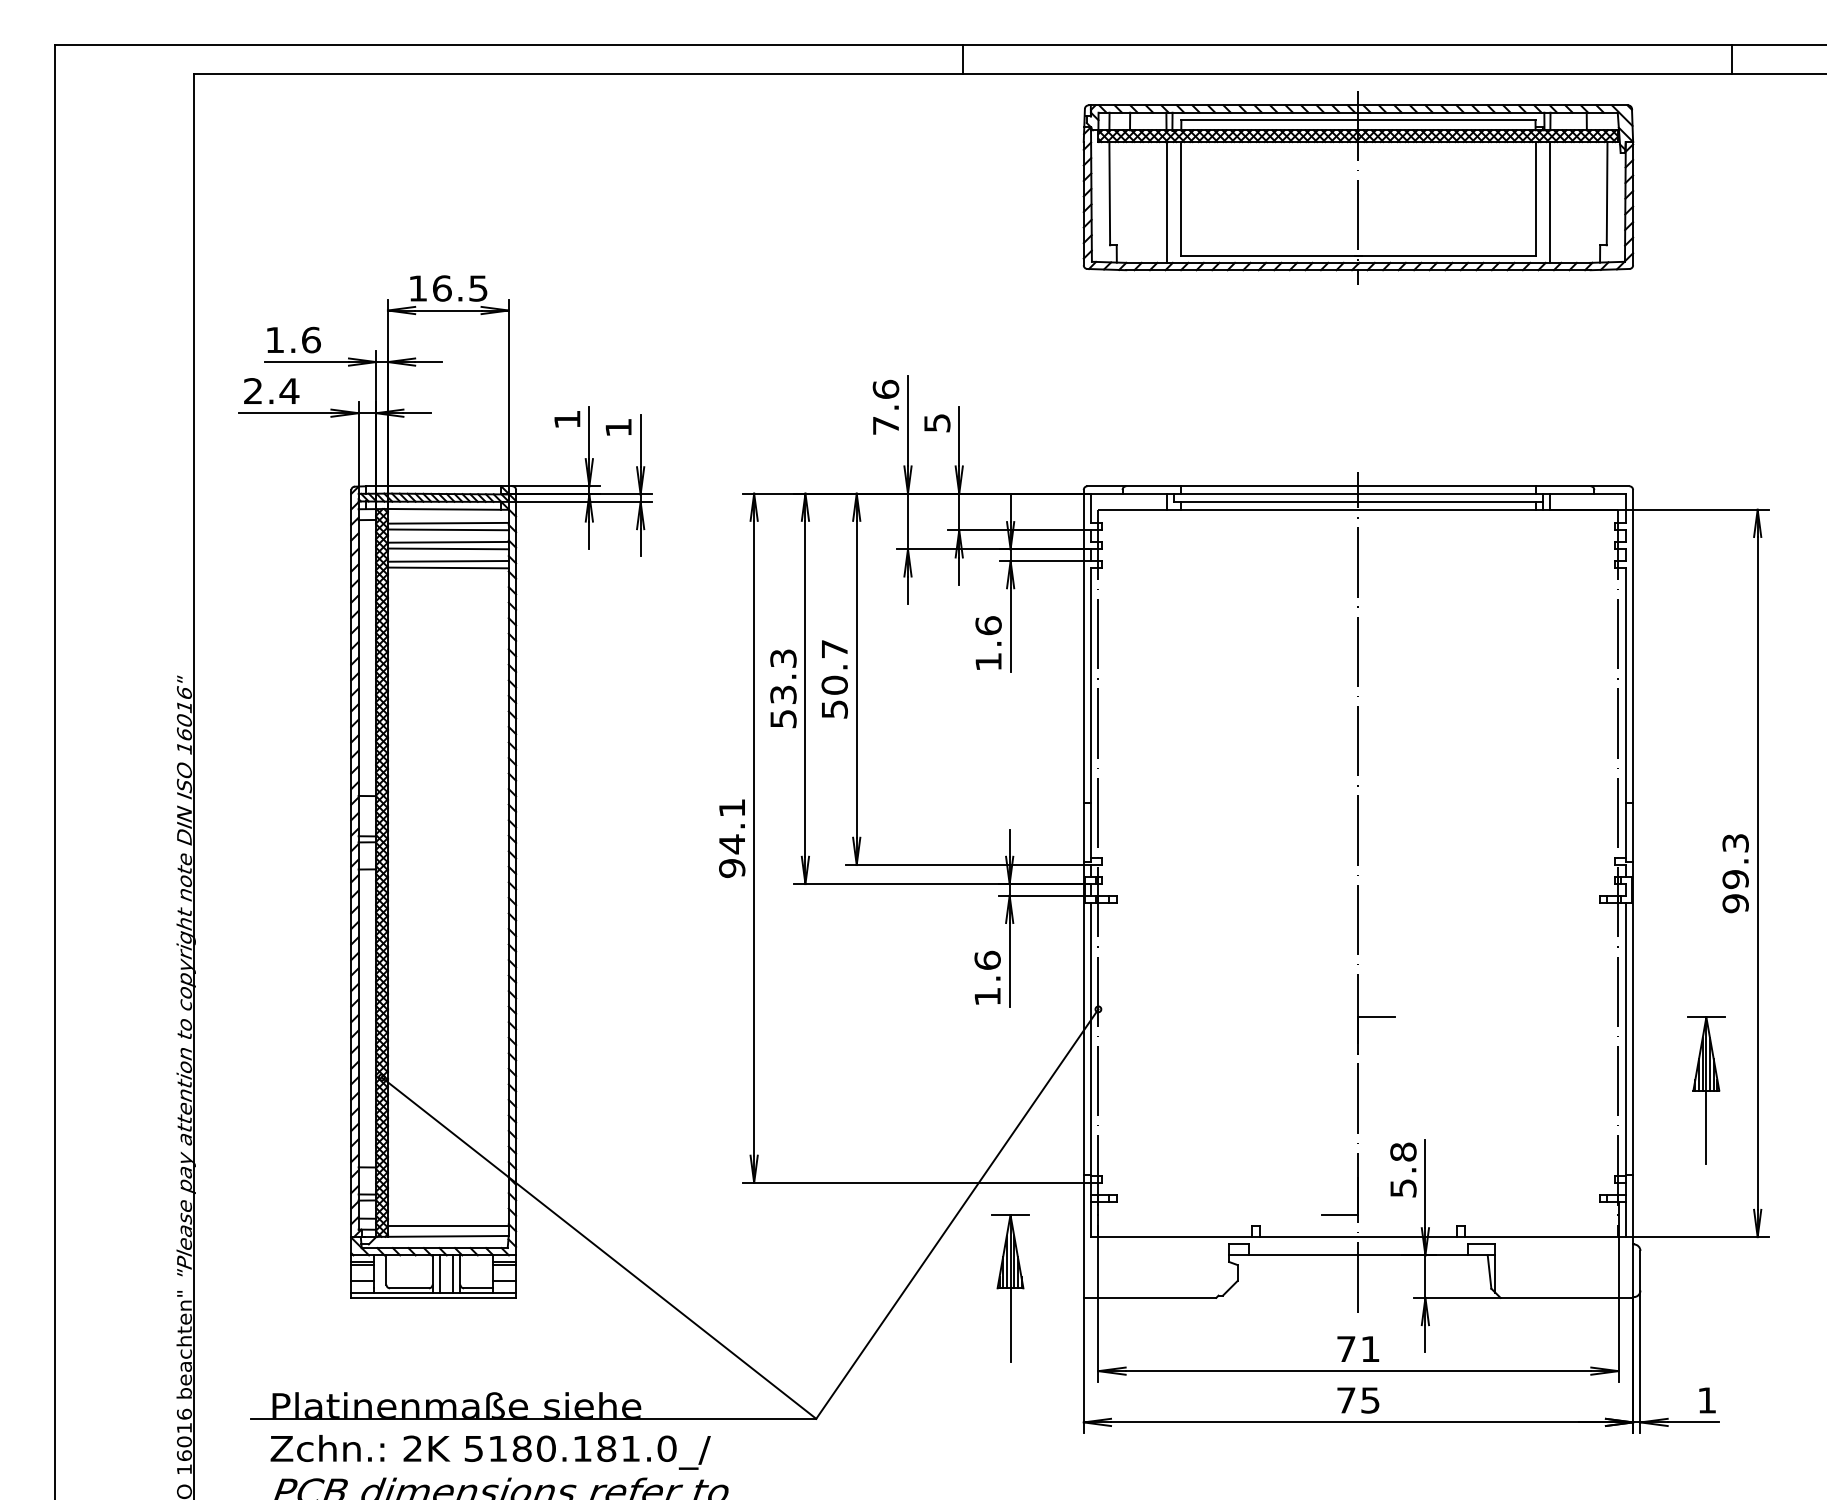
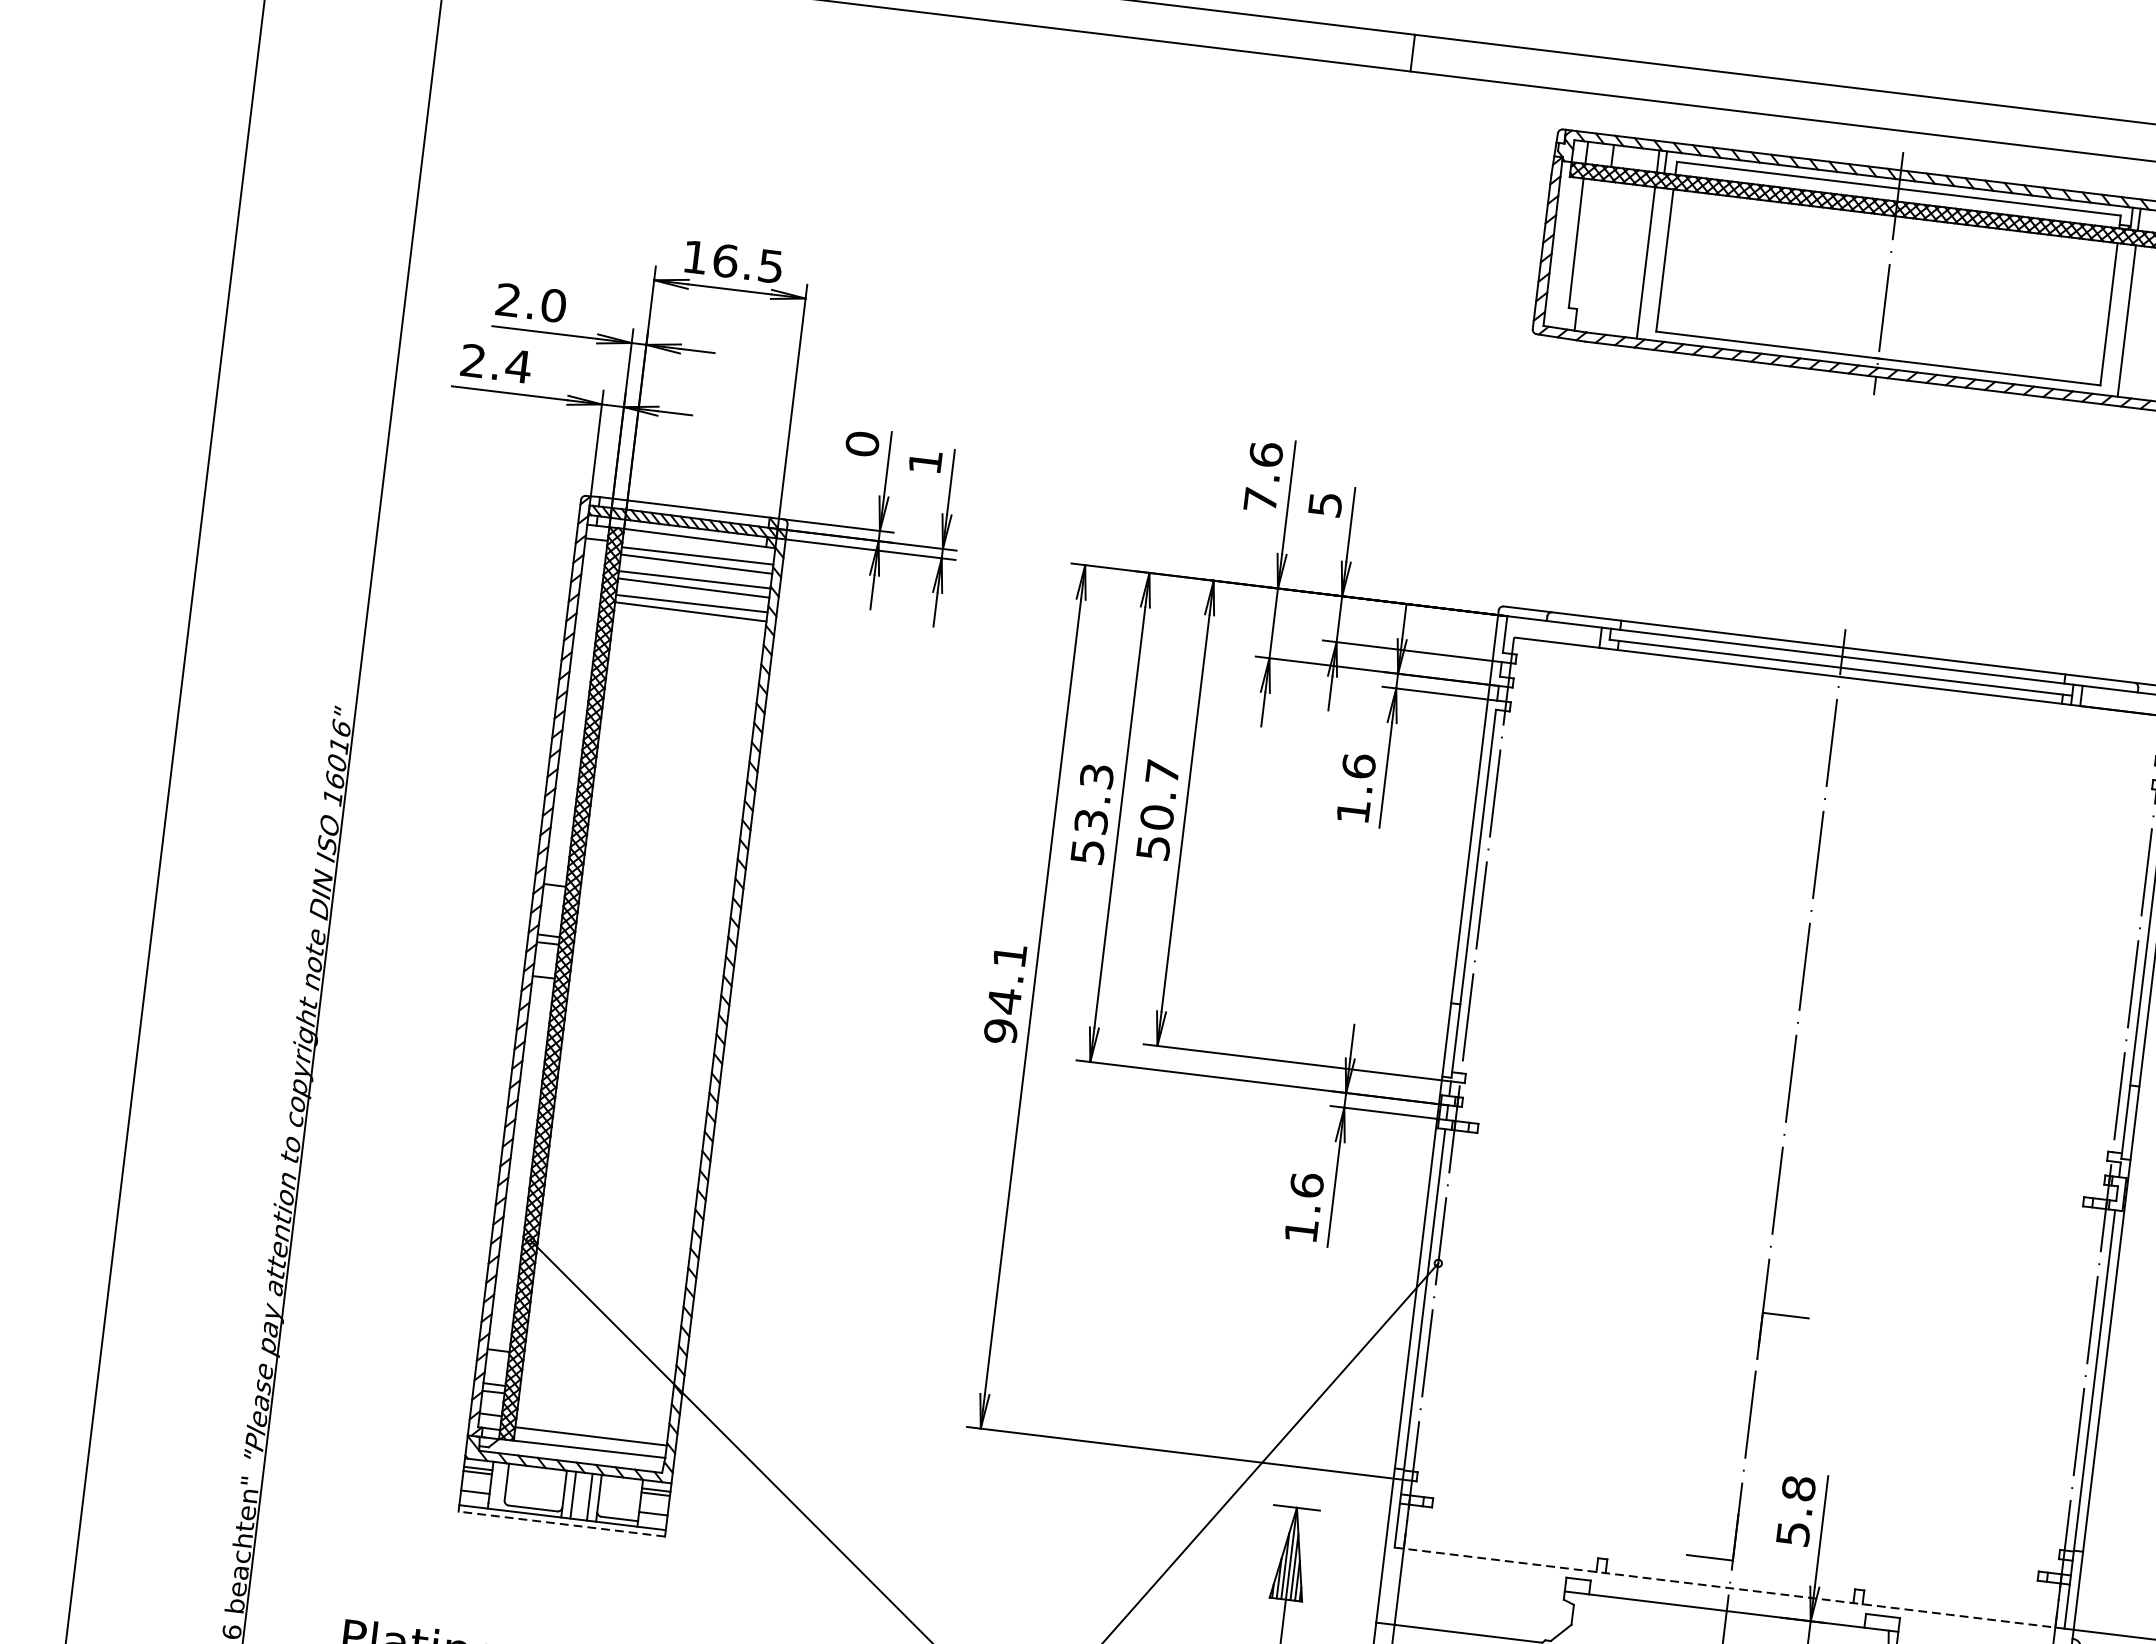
text: (293, 339) -> (531, 302), 1.6 -> 2.0
text: (567, 419) -> (862, 443), 1 -> 0
line: (1358, 1237) -> (1729, 1588), solid -> dashed
line: (433, 1297) -> (561, 1523), solid -> dashed

